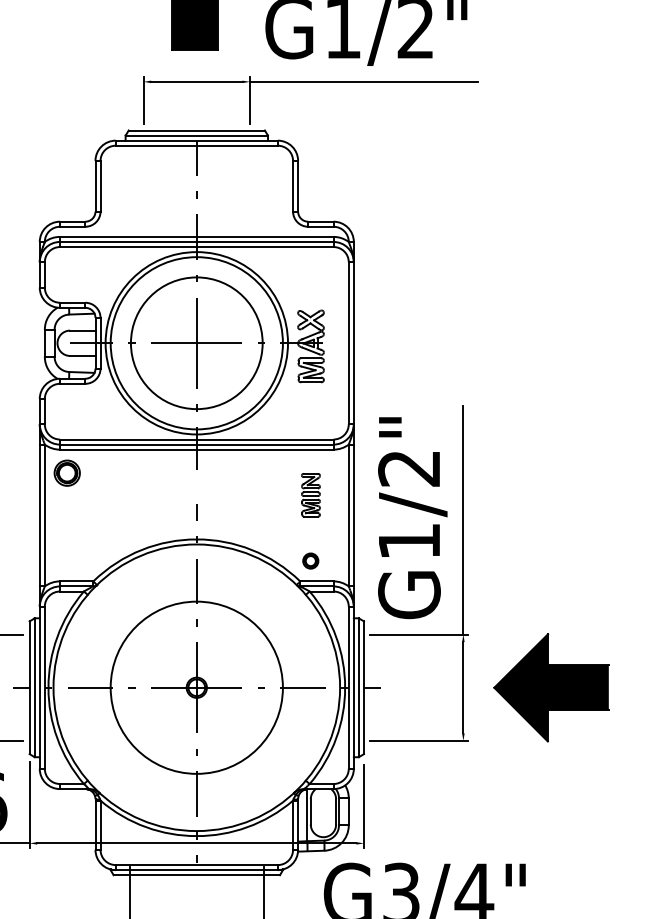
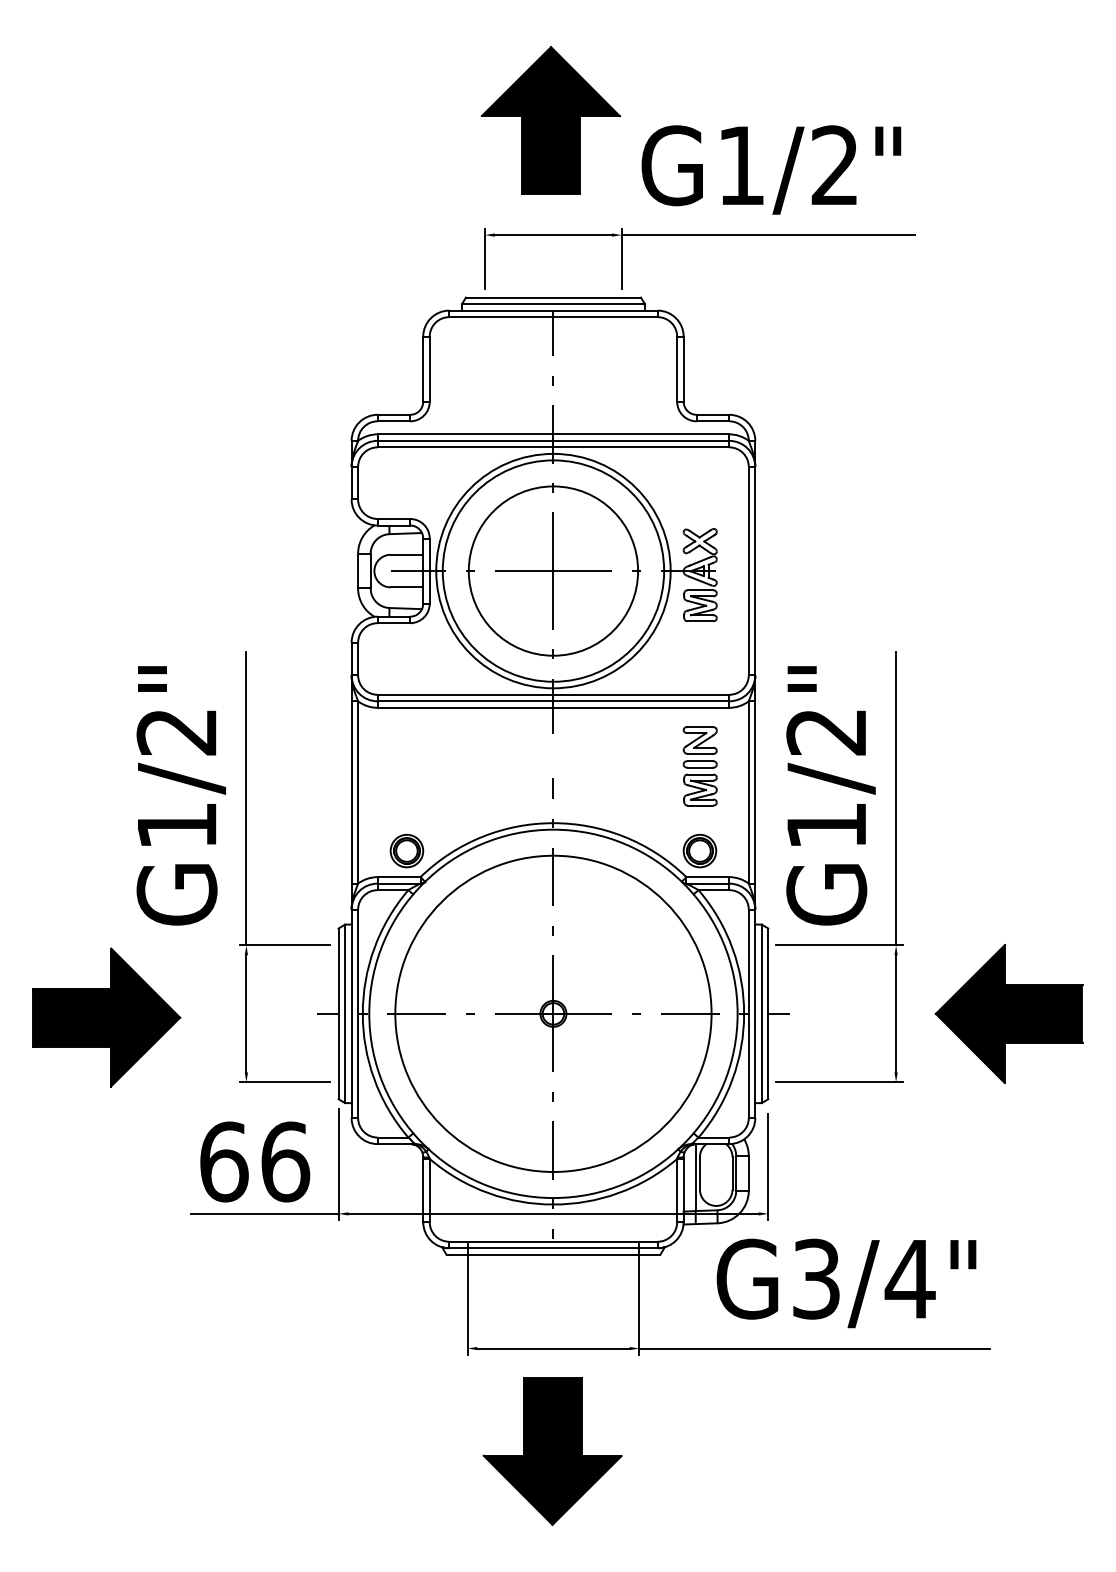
part: (66, 472) -> (406, 850), moved
part: (310, 495) -> (699, 766), size x1.43
part: (310, 560) -> (699, 850), size x1.67
circle: (196, 687) -> (553, 1013), size x1.43

